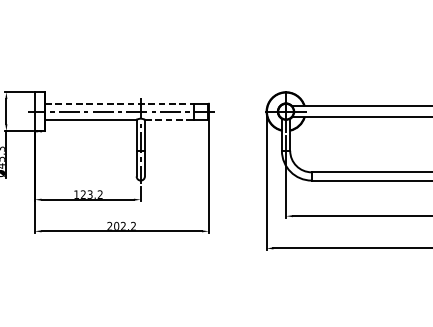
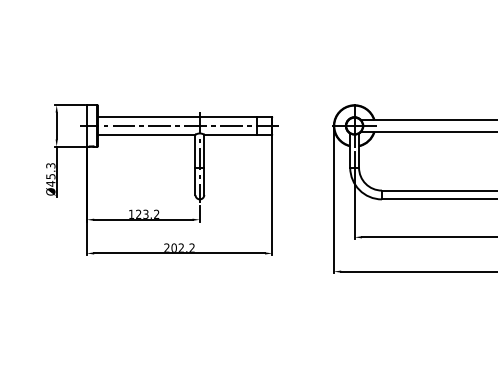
line: (119, 103) -> (177, 117), dashed -> solid
line: (170, 119) -> (231, 134), dashed -> solid

